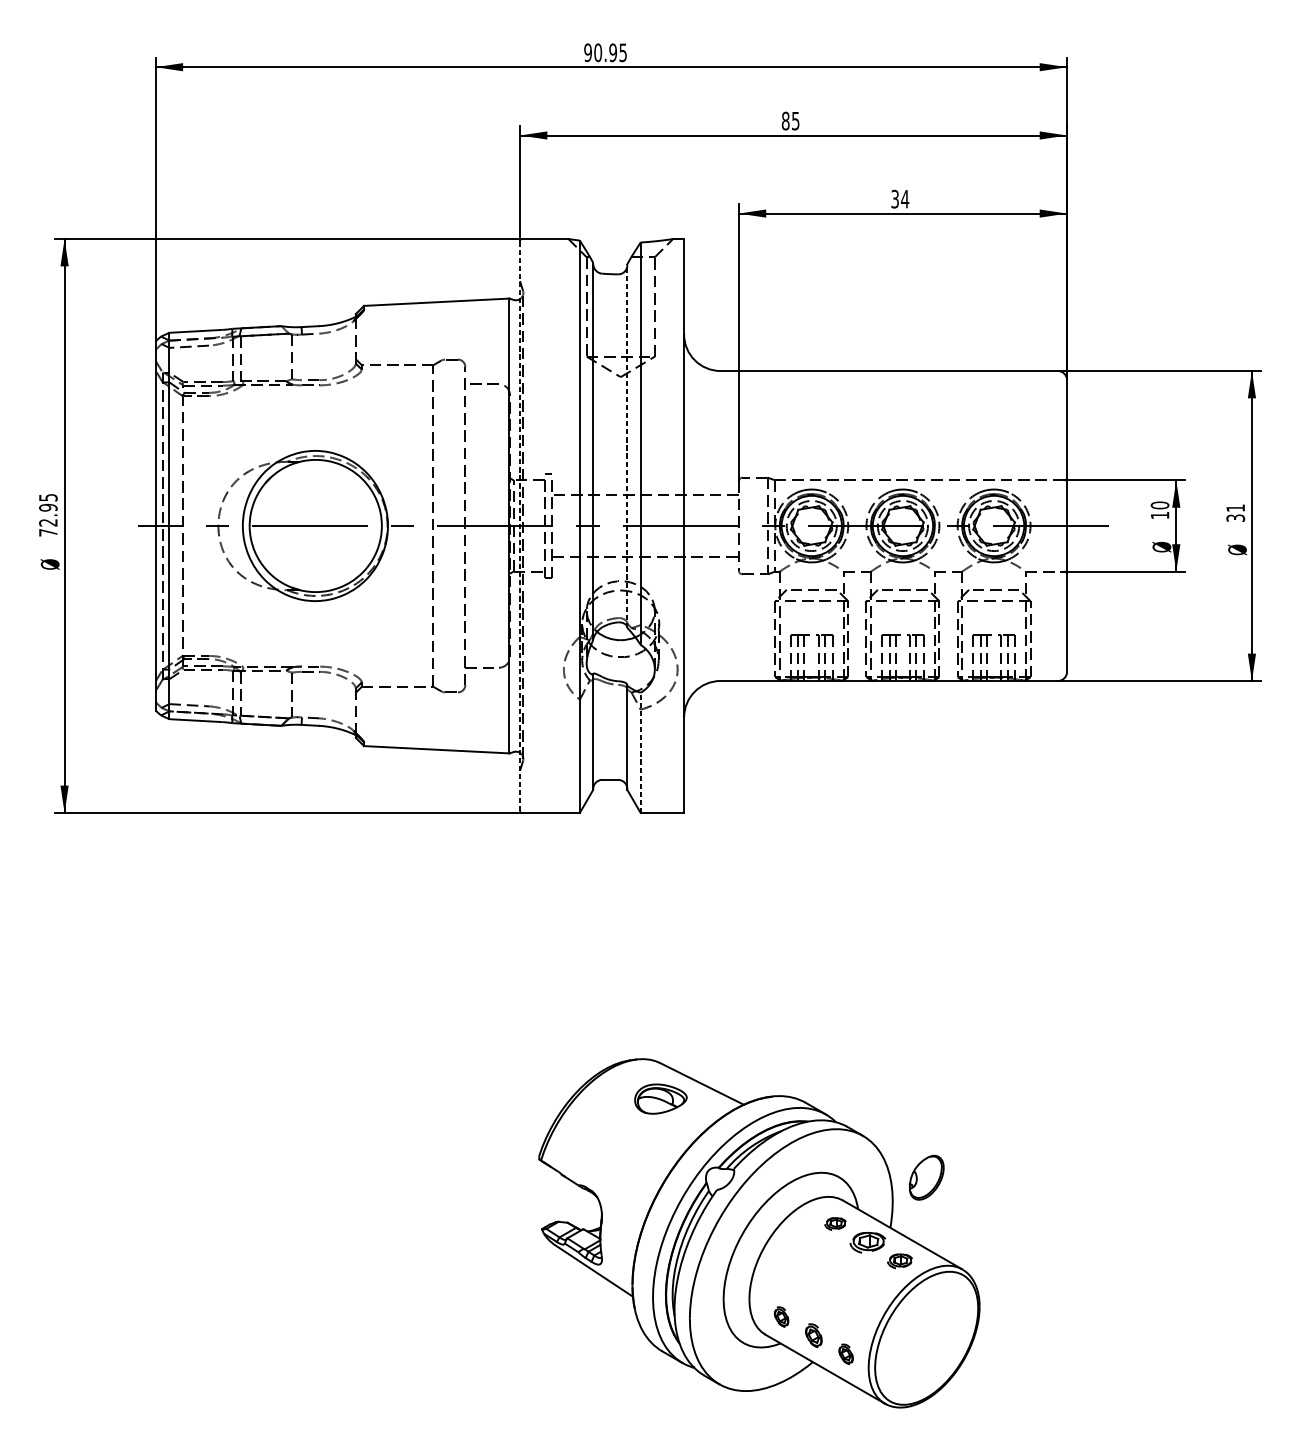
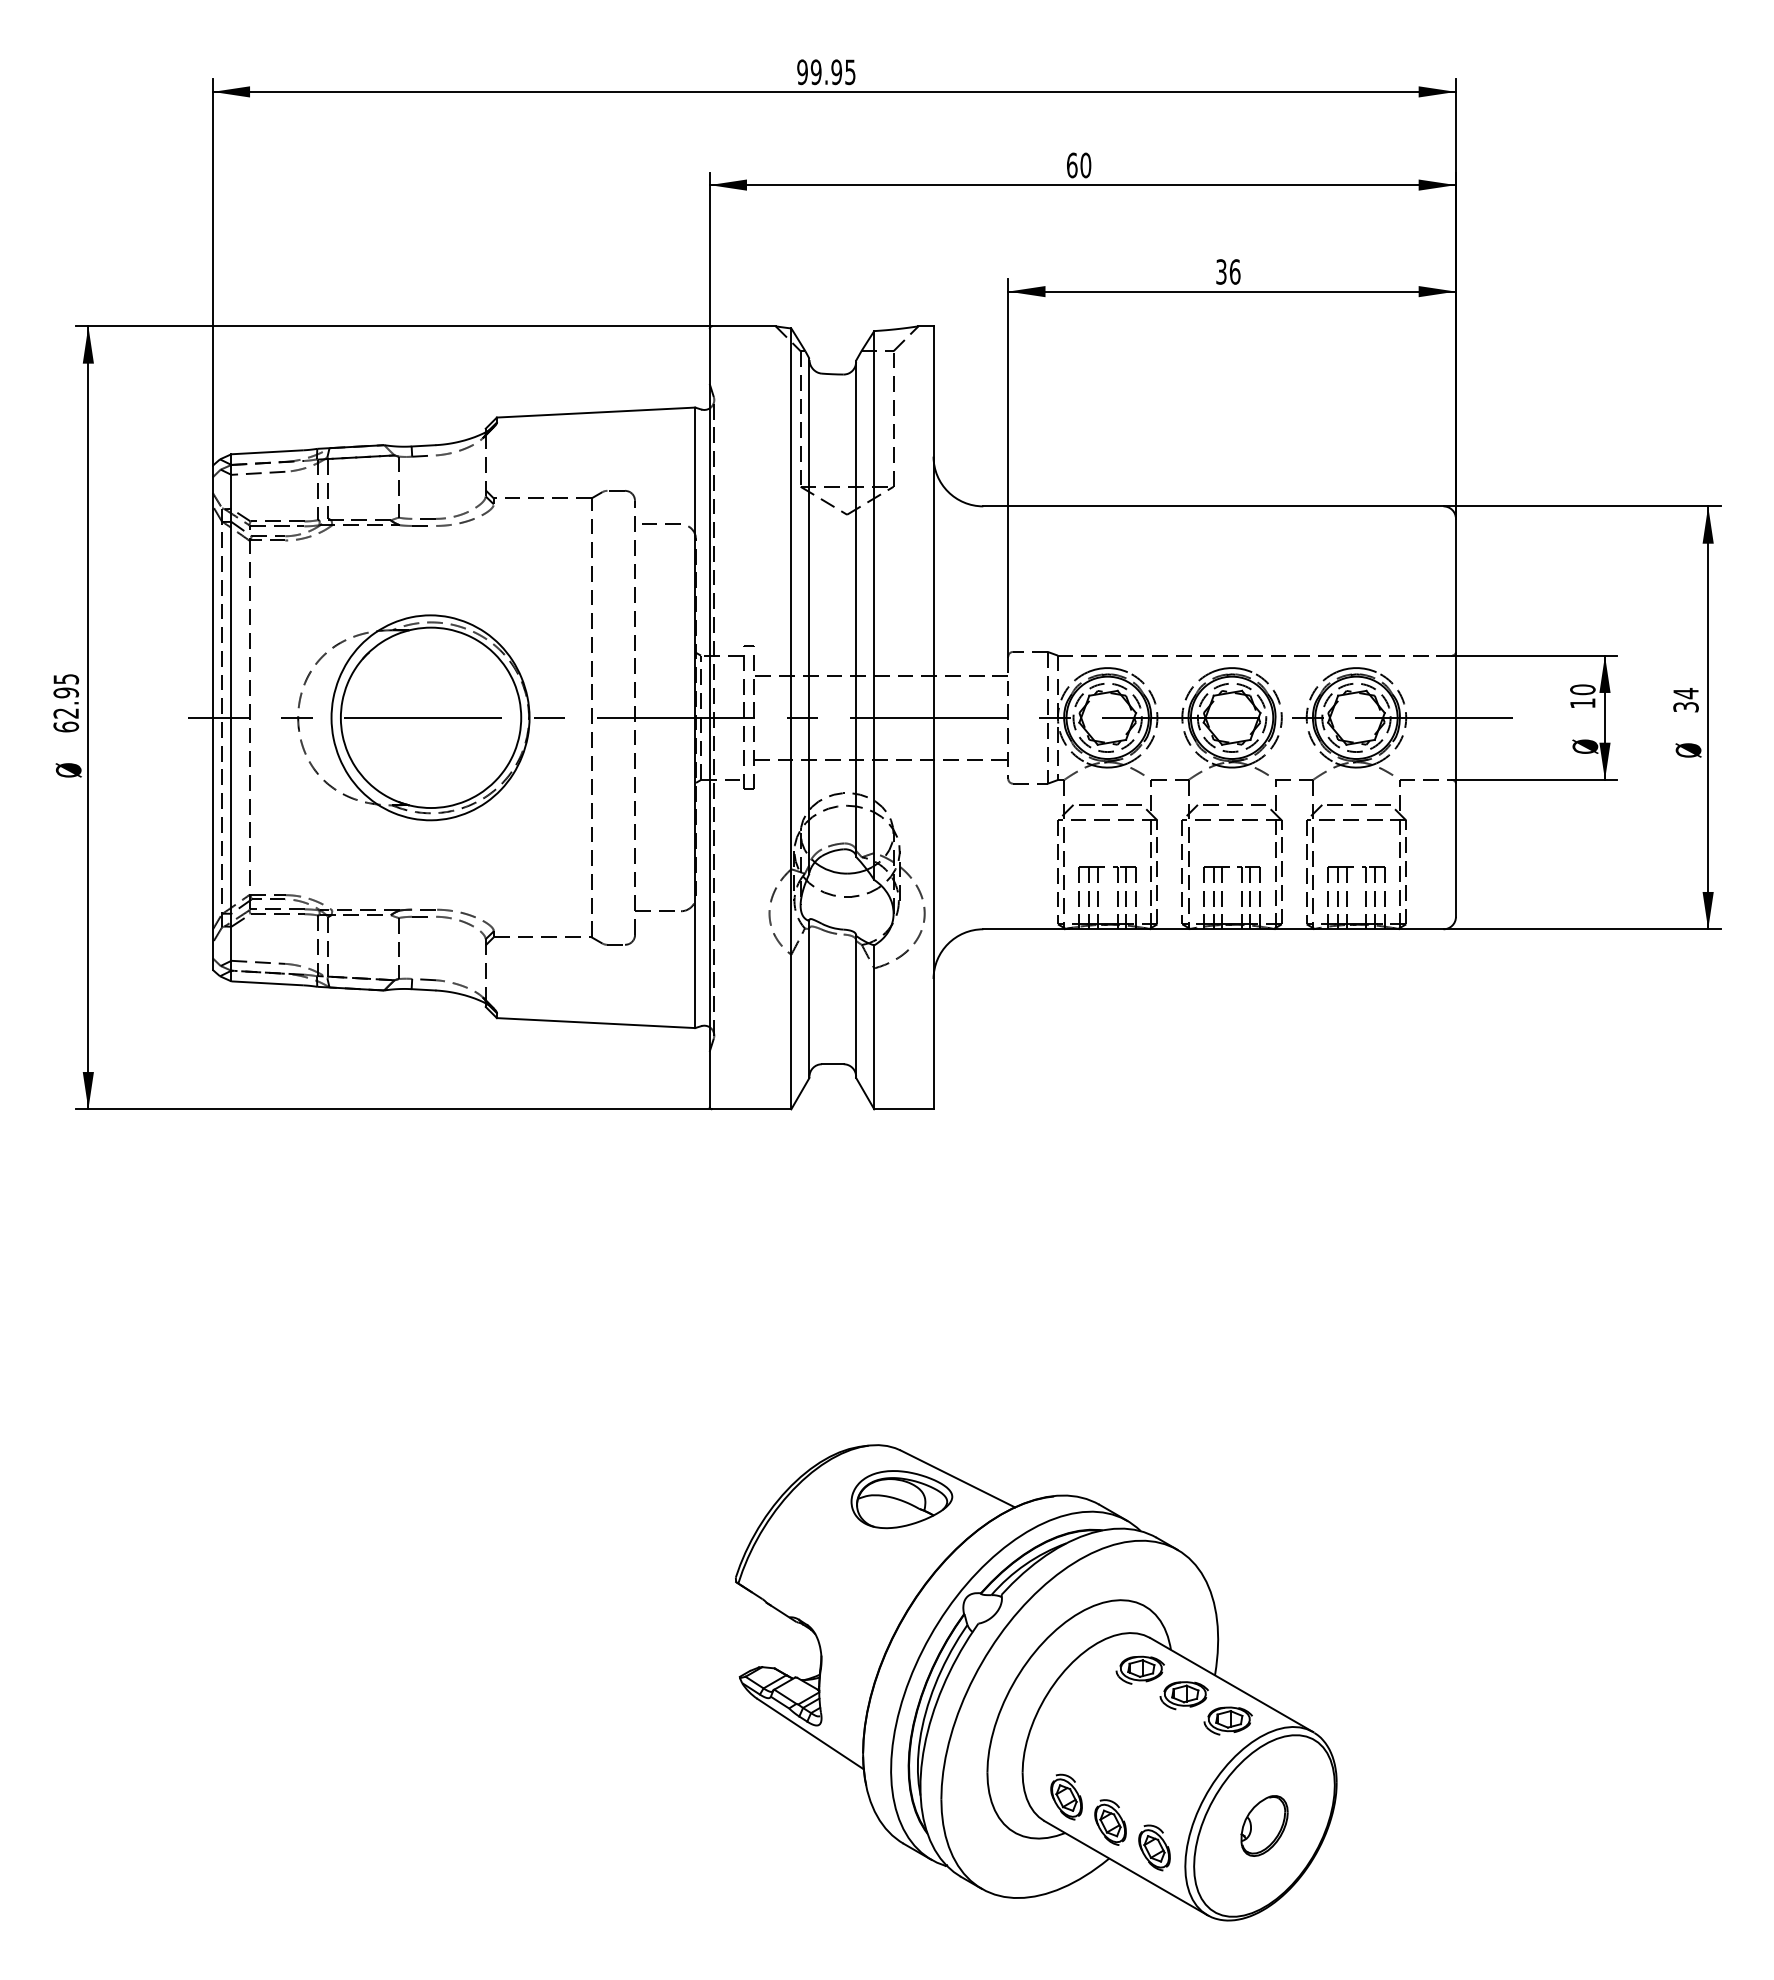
text: (597, 52) -> (815, 72), 90.95 -> 99.95
text: (791, 121) -> (1079, 165), 85 -> 60
text: (904, 198) -> (1234, 271), 34 -> 36
line: (627, 445) -> (856, 608), dashed -> solid
text: (1235, 508) -> (1685, 693), 31 -> 34
line: (519, 525) -> (709, 717), dashed -> solid
text: (48, 532) -> (66, 726), 72.95 -> 62.95
line: (640, 752) -> (874, 1027), dashed -> solid
part: (660, 1098) -> (901, 1499), size x1.43
part: (926, 1177) -> (1264, 1825), moved
part: (835, 1223) -> (1139, 1669), size x1.67
part: (899, 1260) -> (1227, 1720), size x1.43
part: (781, 1316) -> (1066, 1796), size x1.67
part: (813, 1335) -> (1110, 1822), size x1.43
part: (846, 1354) -> (1154, 1847), size x1.67

